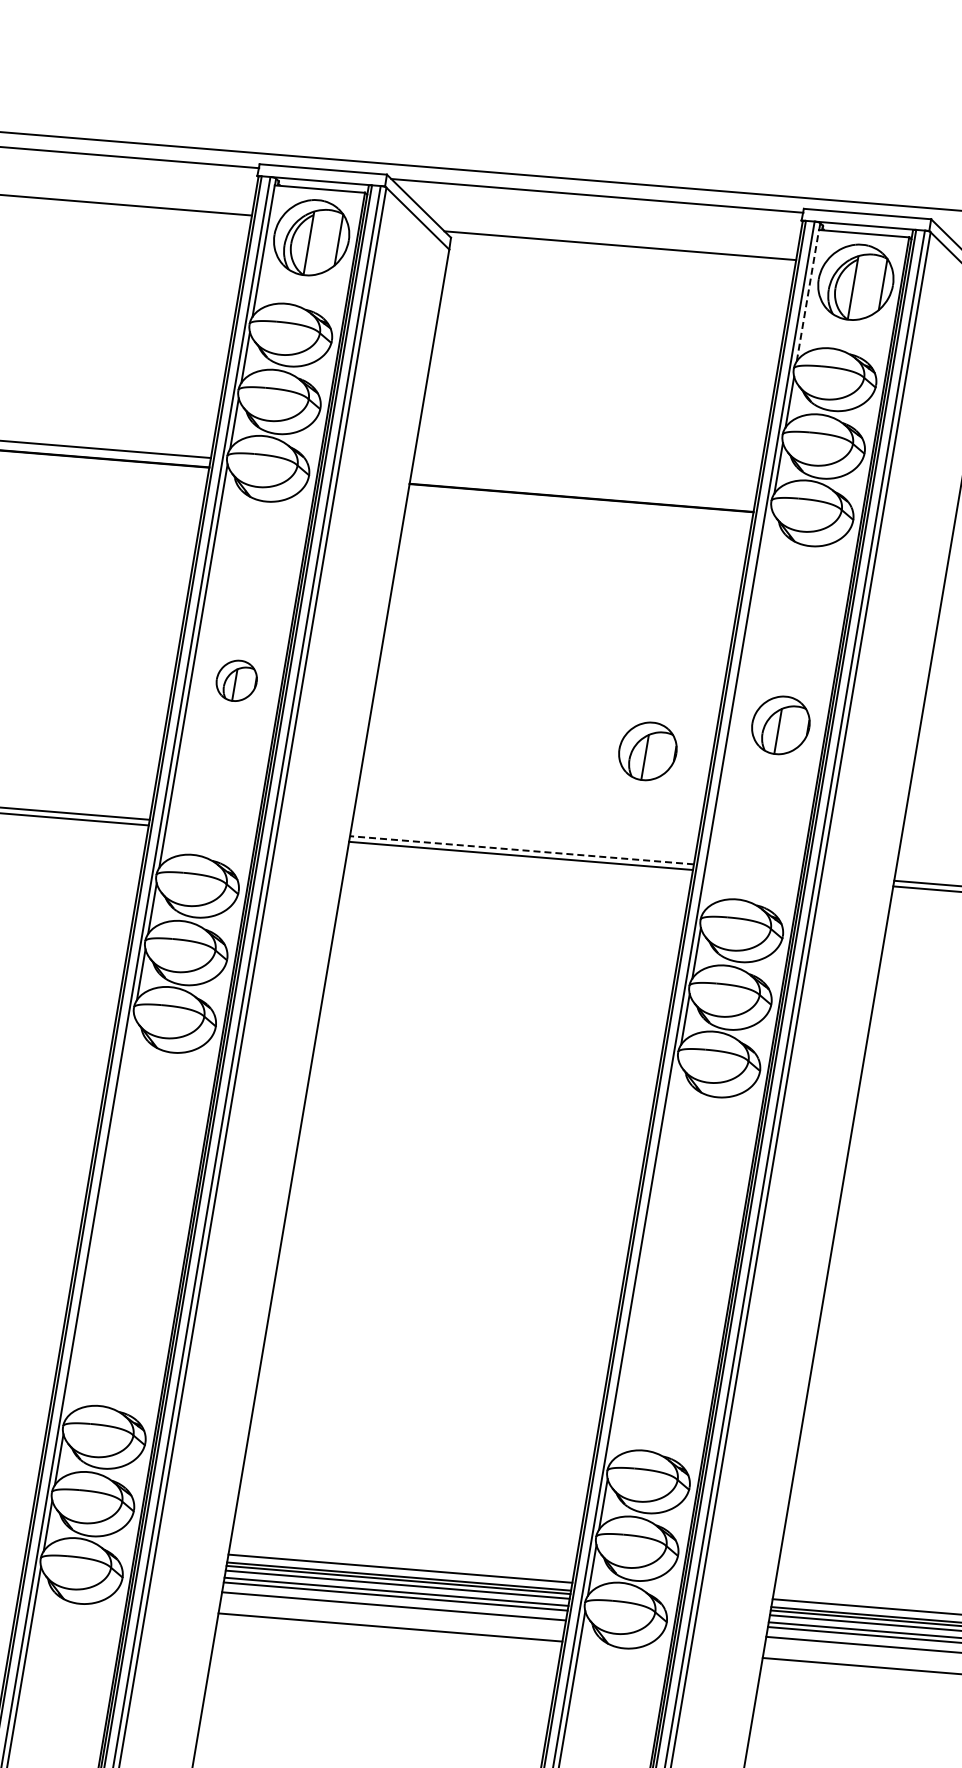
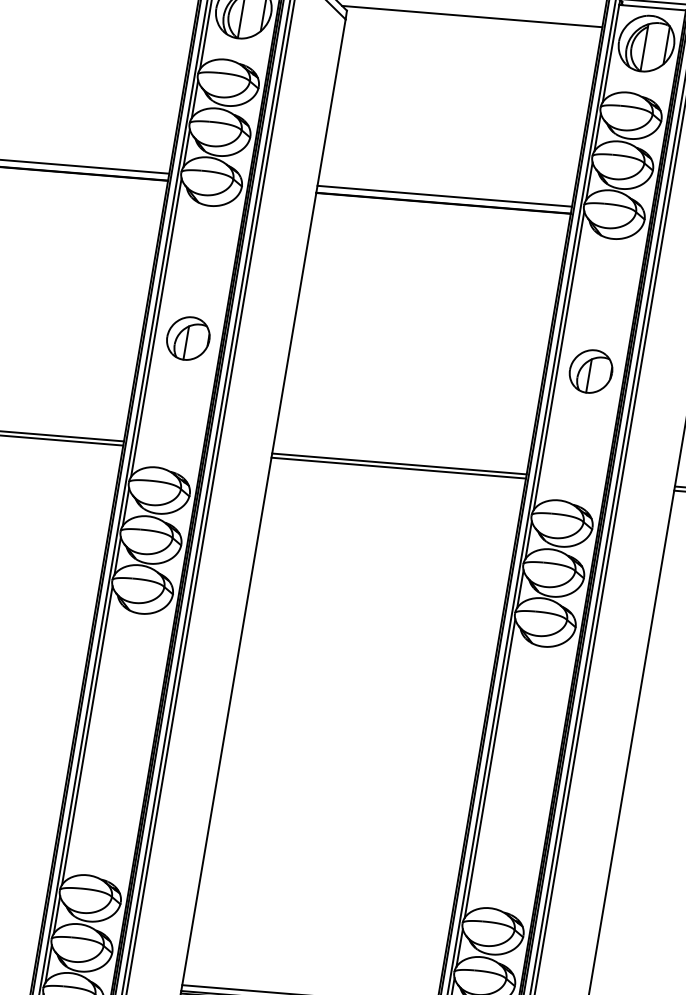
line: (807, 295) -> (610, 53), dashed -> solid
line: (583, 488) -> (444, 196), added
part: (236, 680) -> (188, 338), size x1.43
line: (737, 710) -> (558, 360), added
part: (647, 751) -> (492, 390), removed
line: (522, 850) -> (399, 464), dashed -> solid
line: (100, 1217) -> (87, 735), added
line: (644, 1261) -> (490, 768), added

